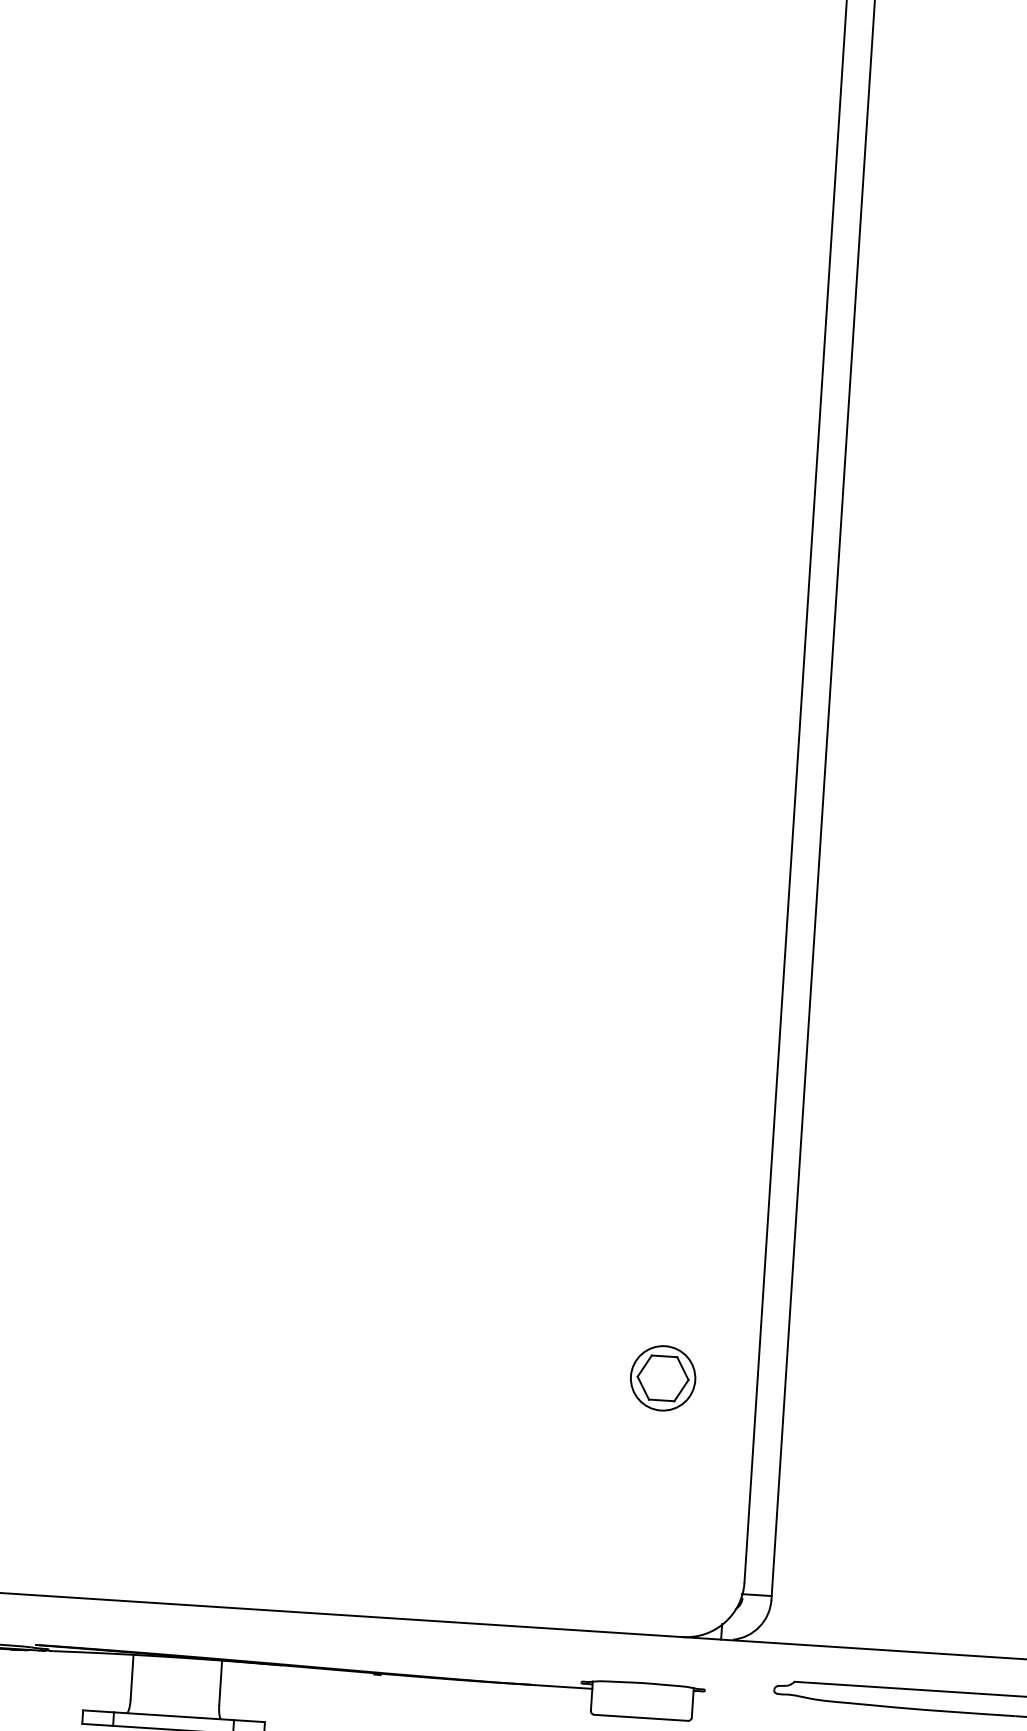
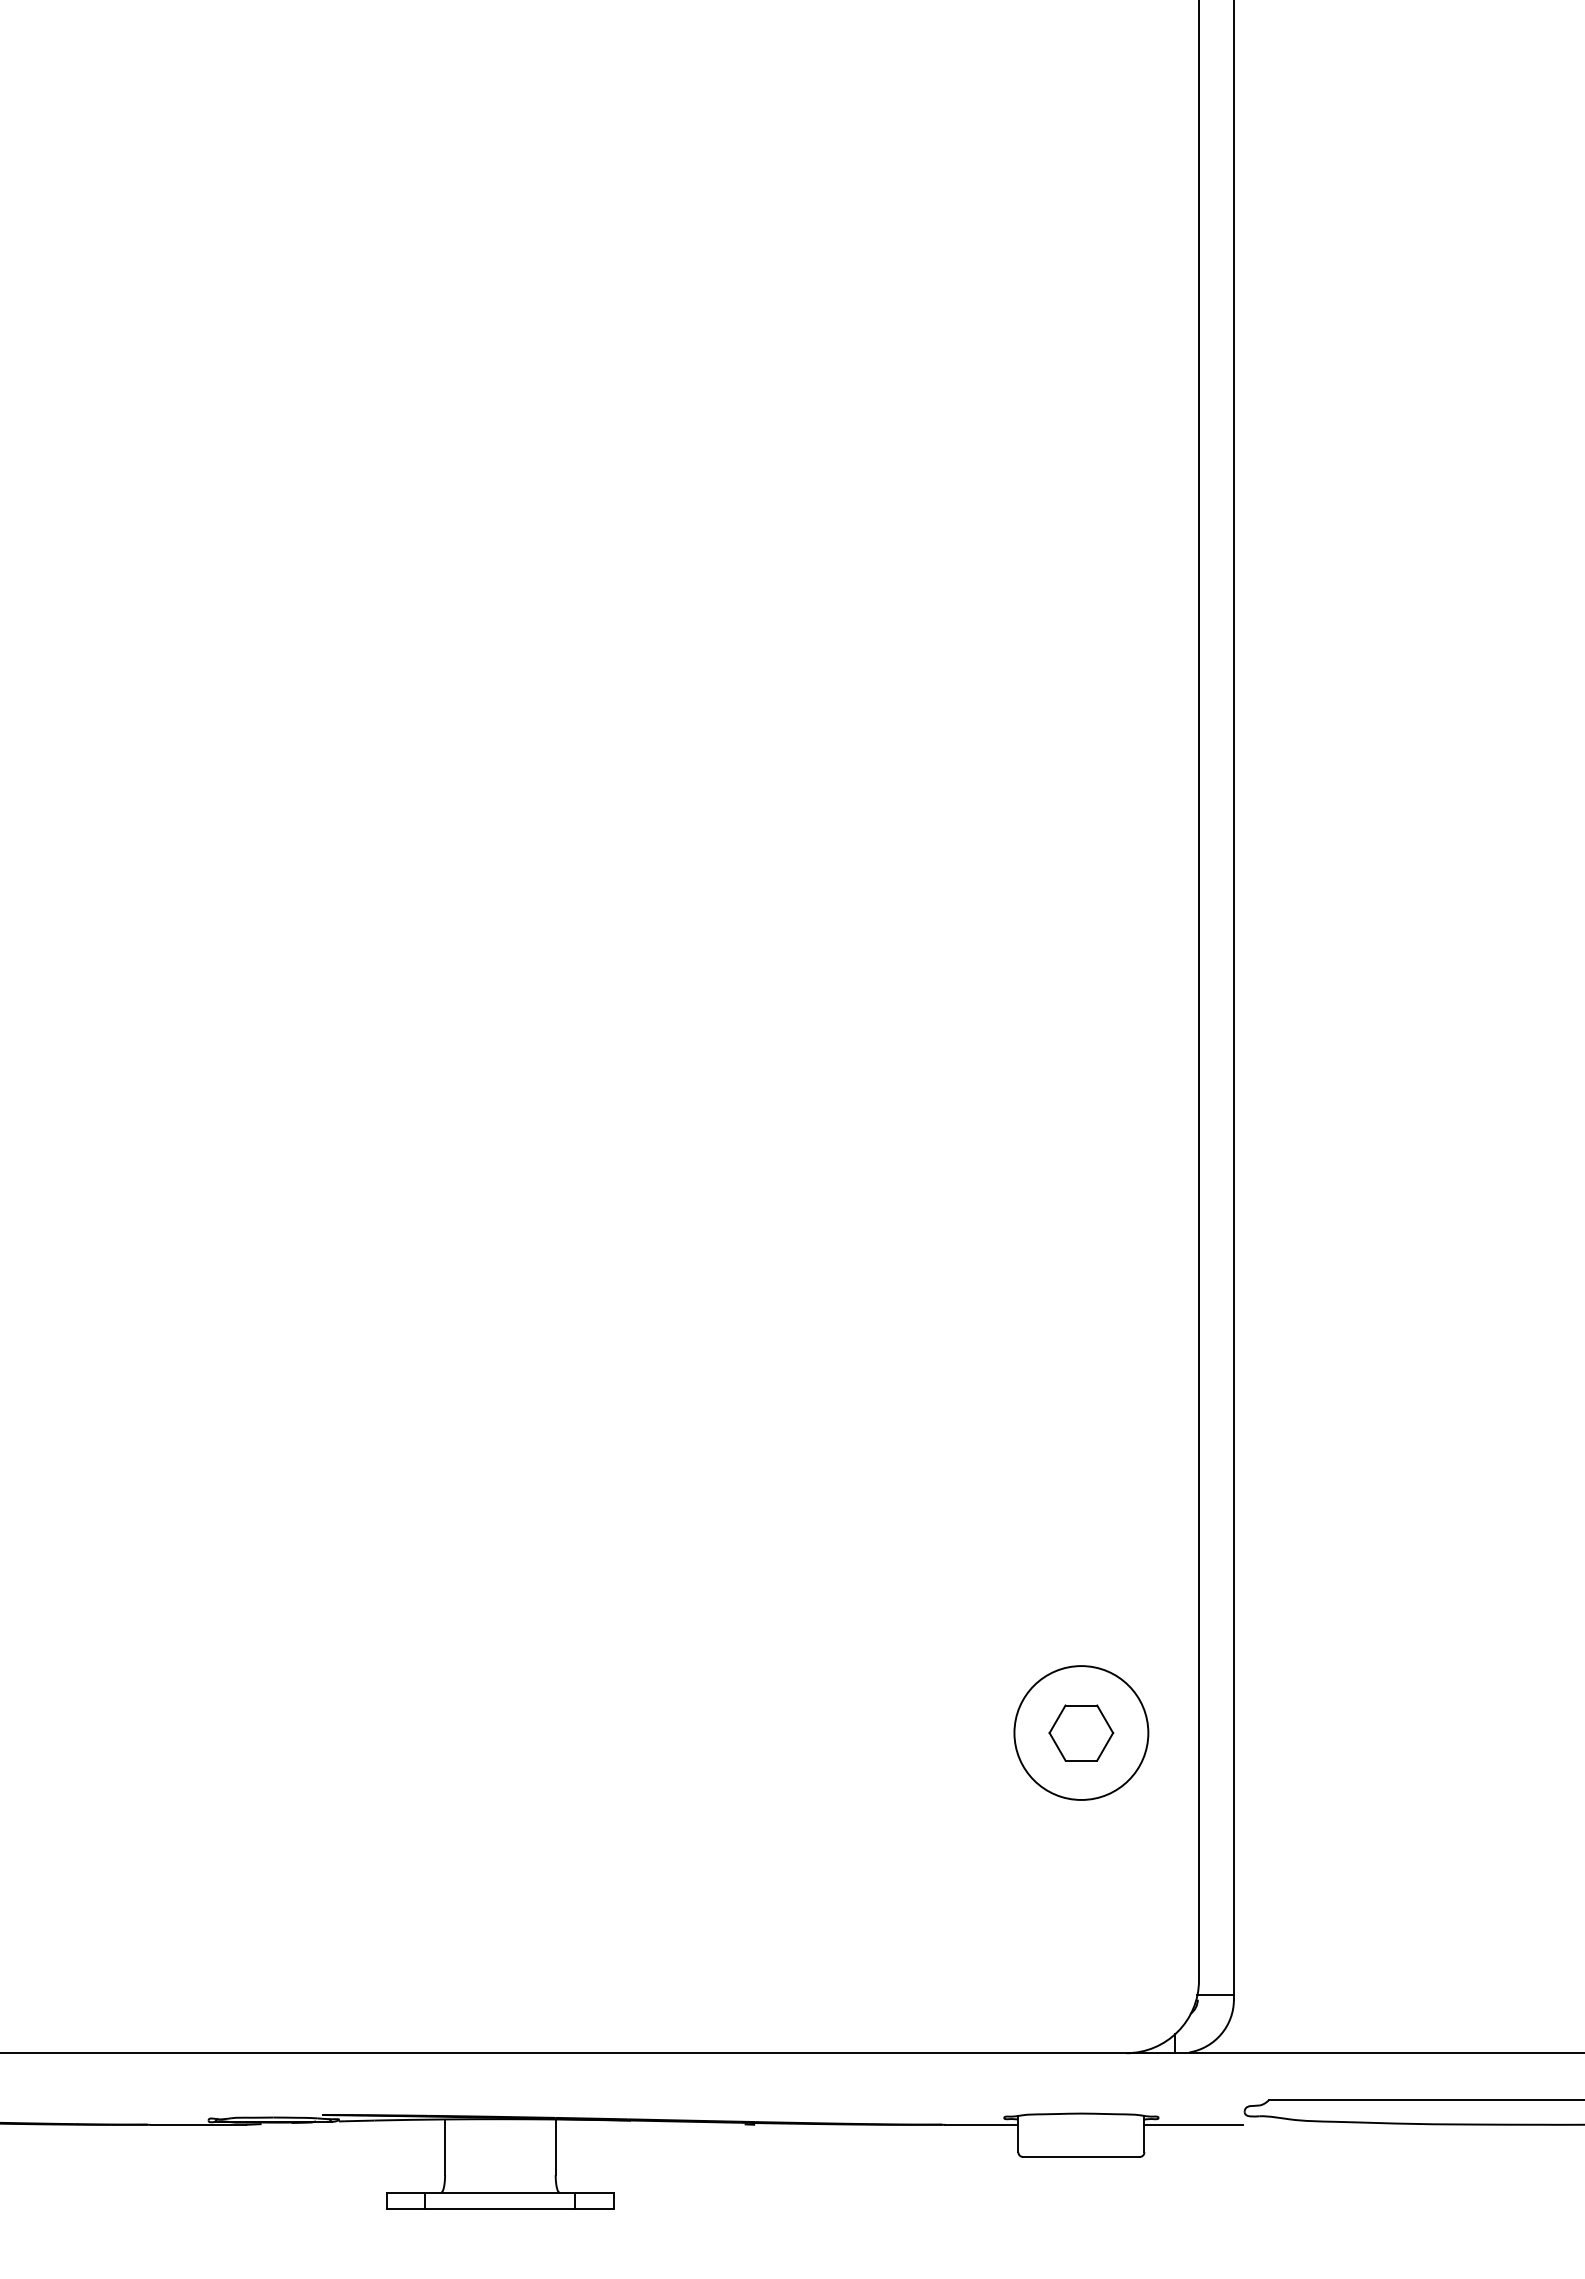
circle: (663, 1377) -> (1081, 1732), size x1.67
line: (732, 1697) -> (1193, 2124), added

